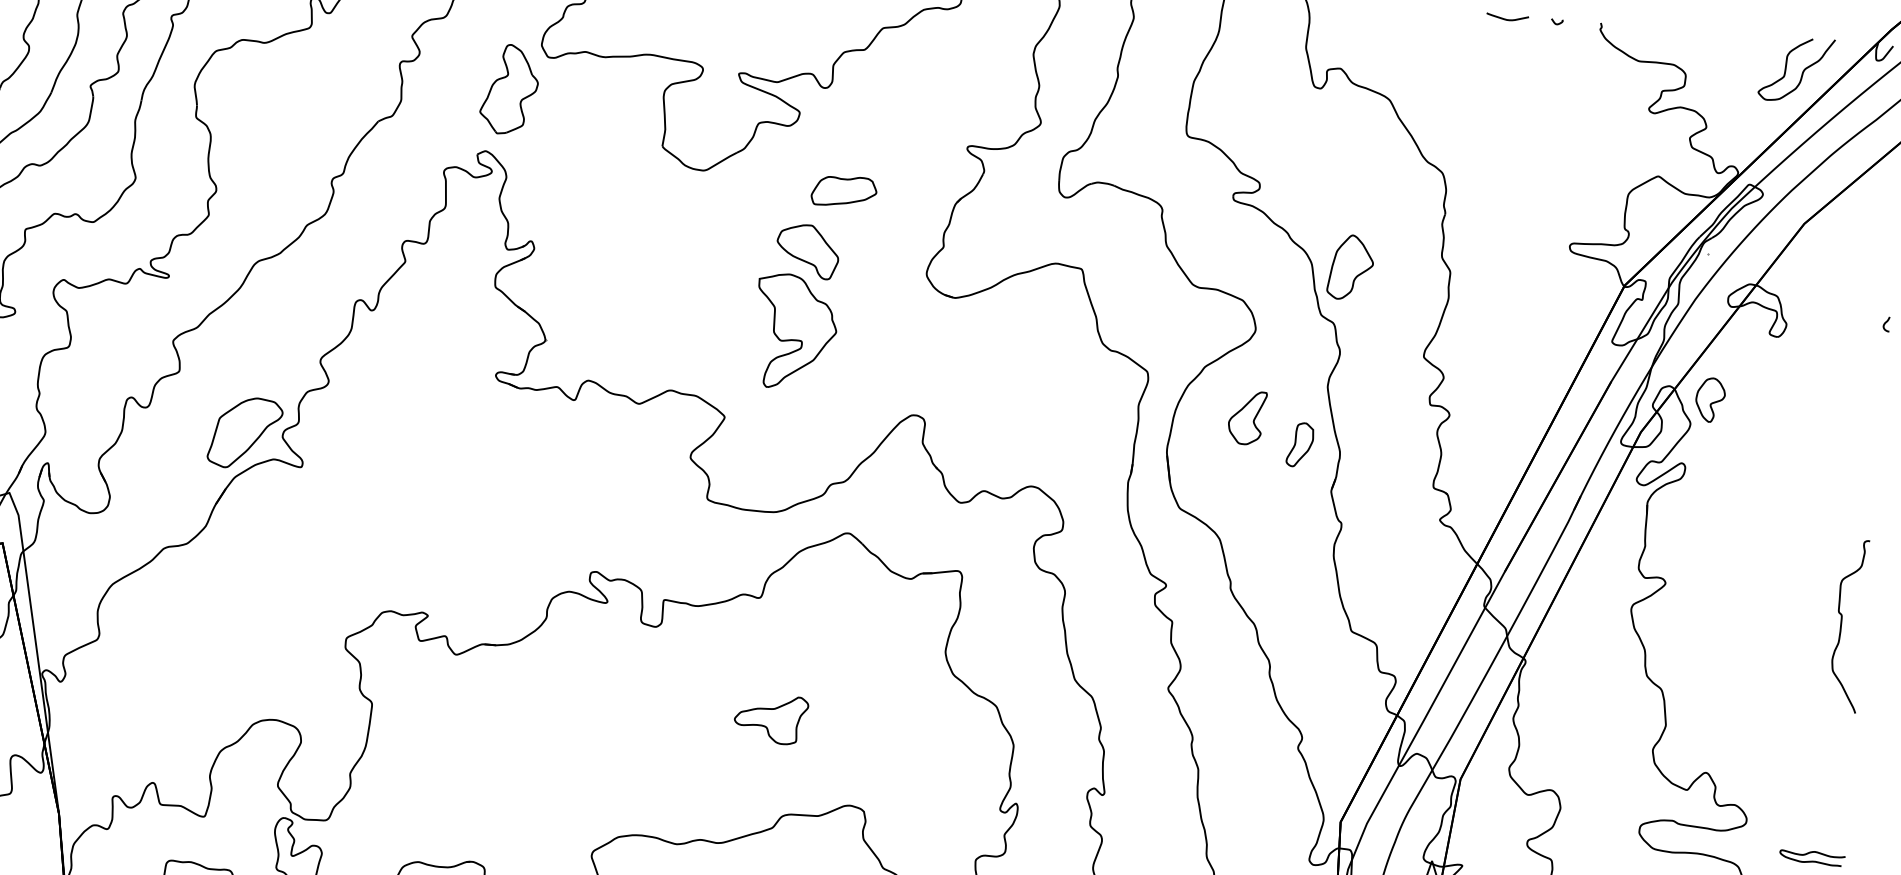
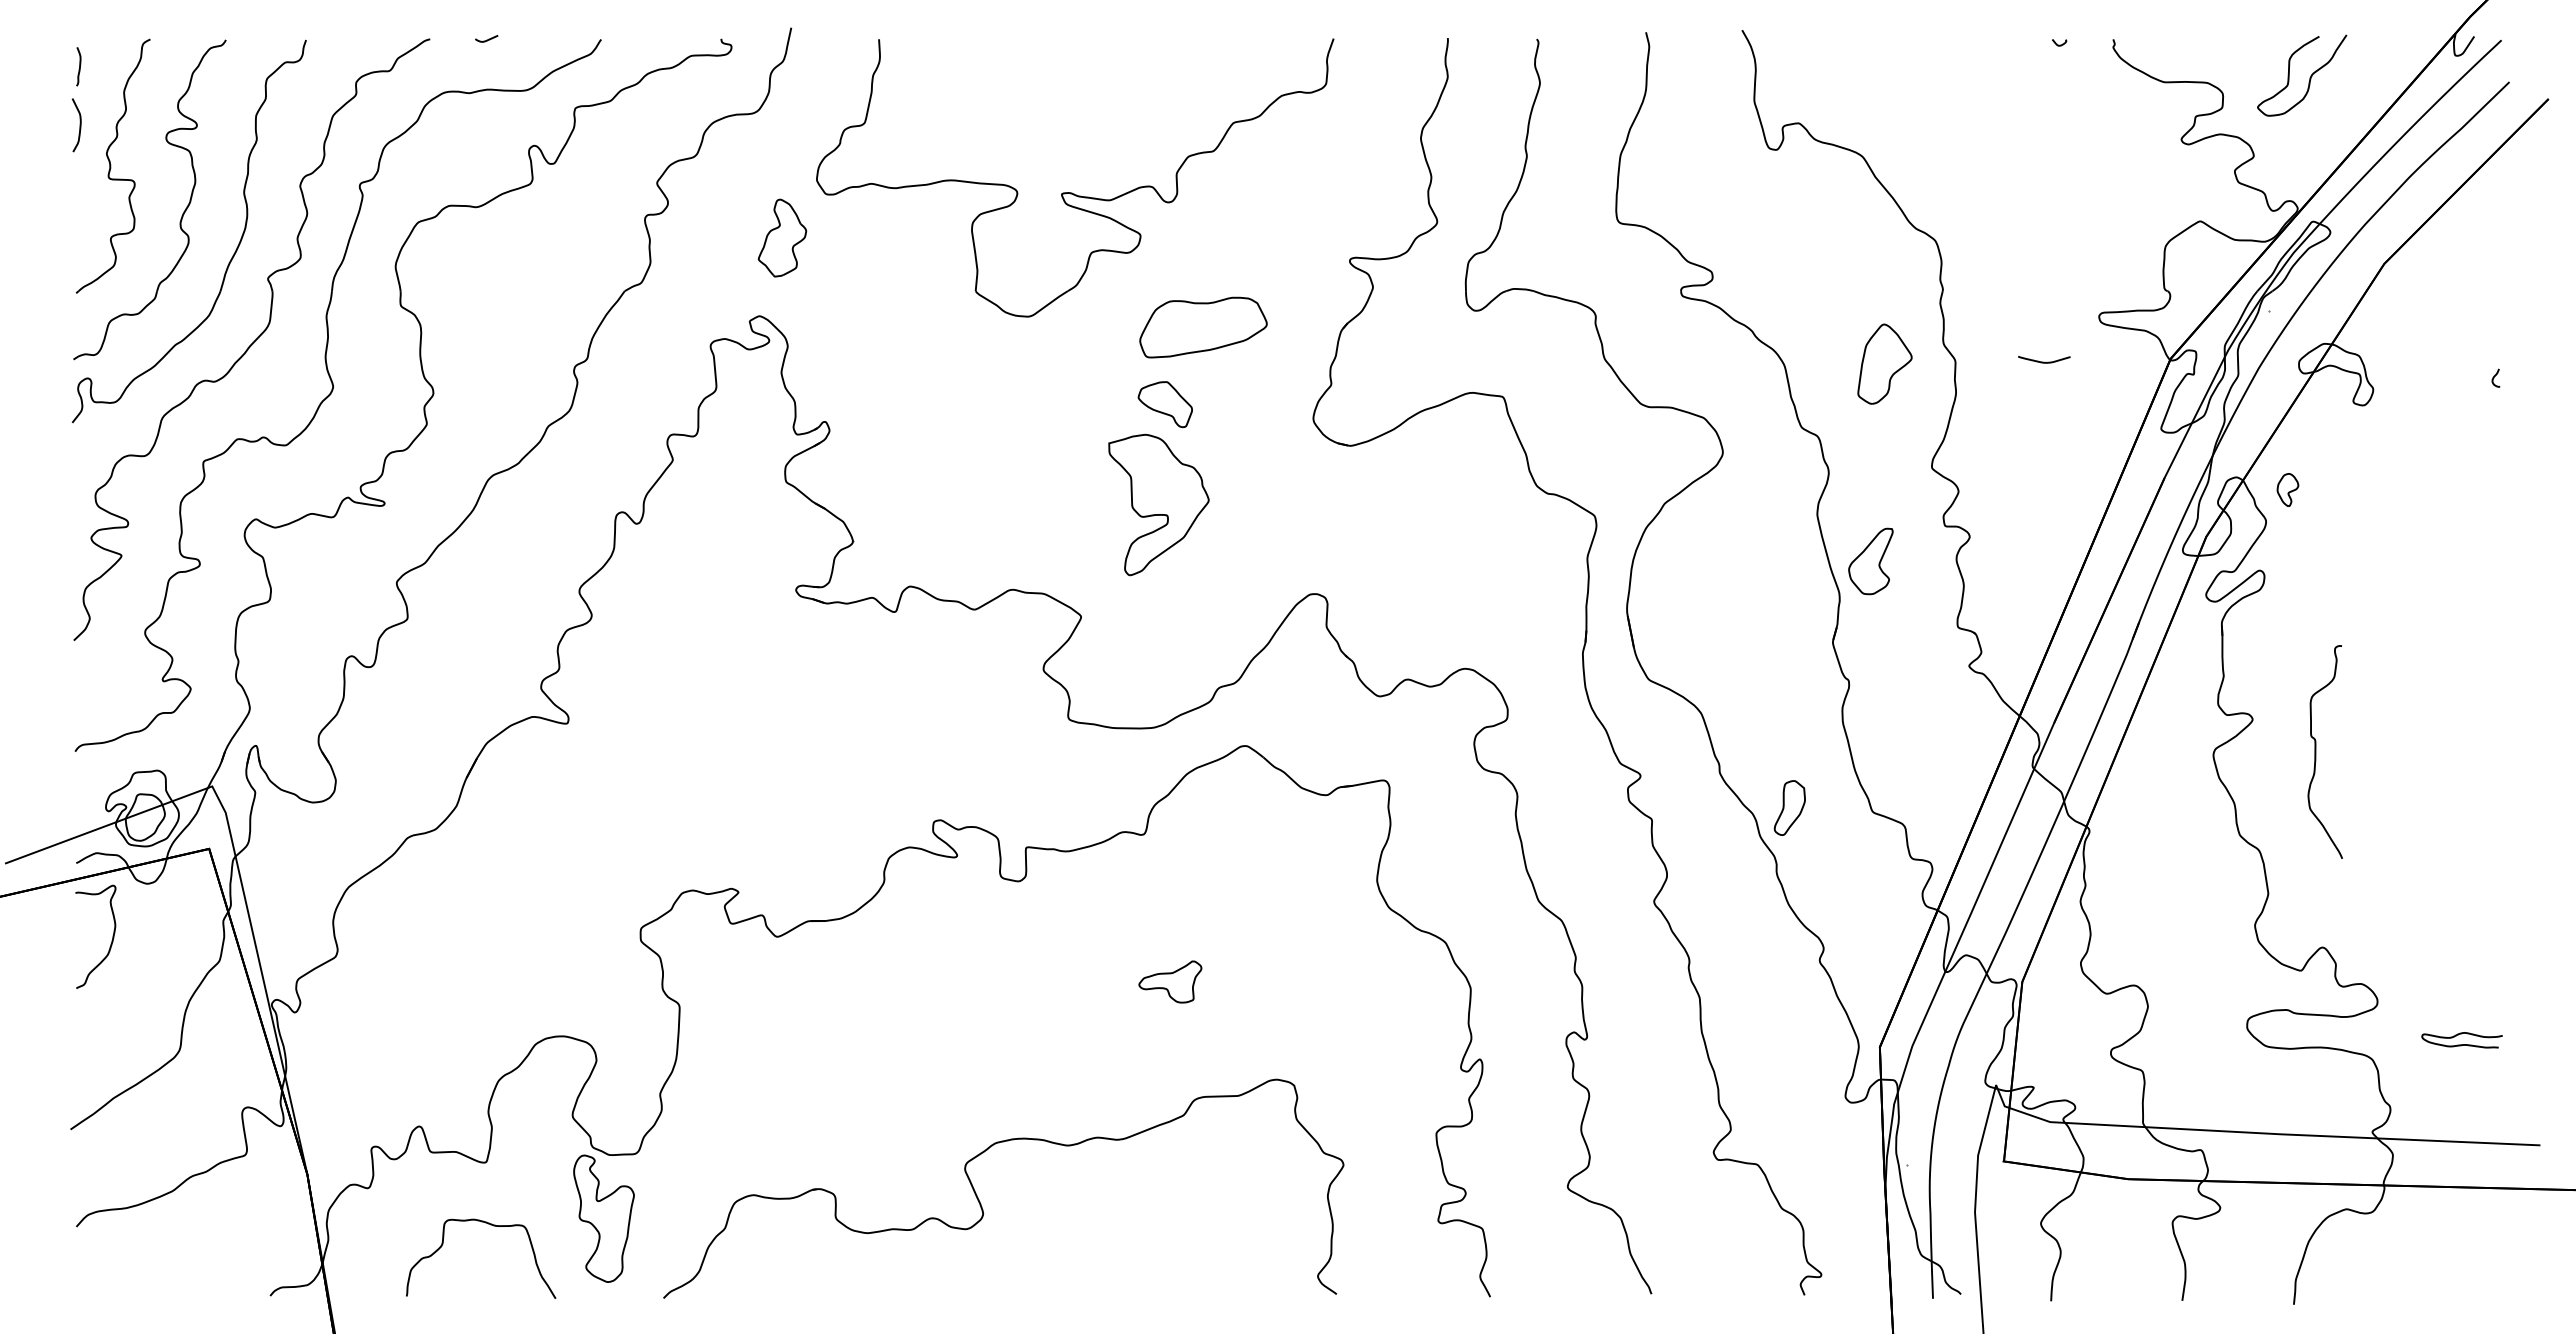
curve: (1507, 19) -> (2044, 361), moved
curve: (1802, 71) -> (2309, 77), moved
part: (509, 89) -> (782, 237), size x0.7
part: (844, 190) -> (1203, 326), size x1.6
part: (808, 251) -> (1165, 404), size x0.7
part: (1350, 267) -> (1884, 363), moved
part: (1710, 399) -> (2287, 489), size x0.6
part: (1246, 417) -> (1870, 561), moved
part: (244, 432) -> (494, 687), removed
part: (1299, 444) -> (1789, 807), moved
curve: (1842, 624) -> (2316, 751), moved
part: (771, 718) -> (1170, 981), size x0.7

